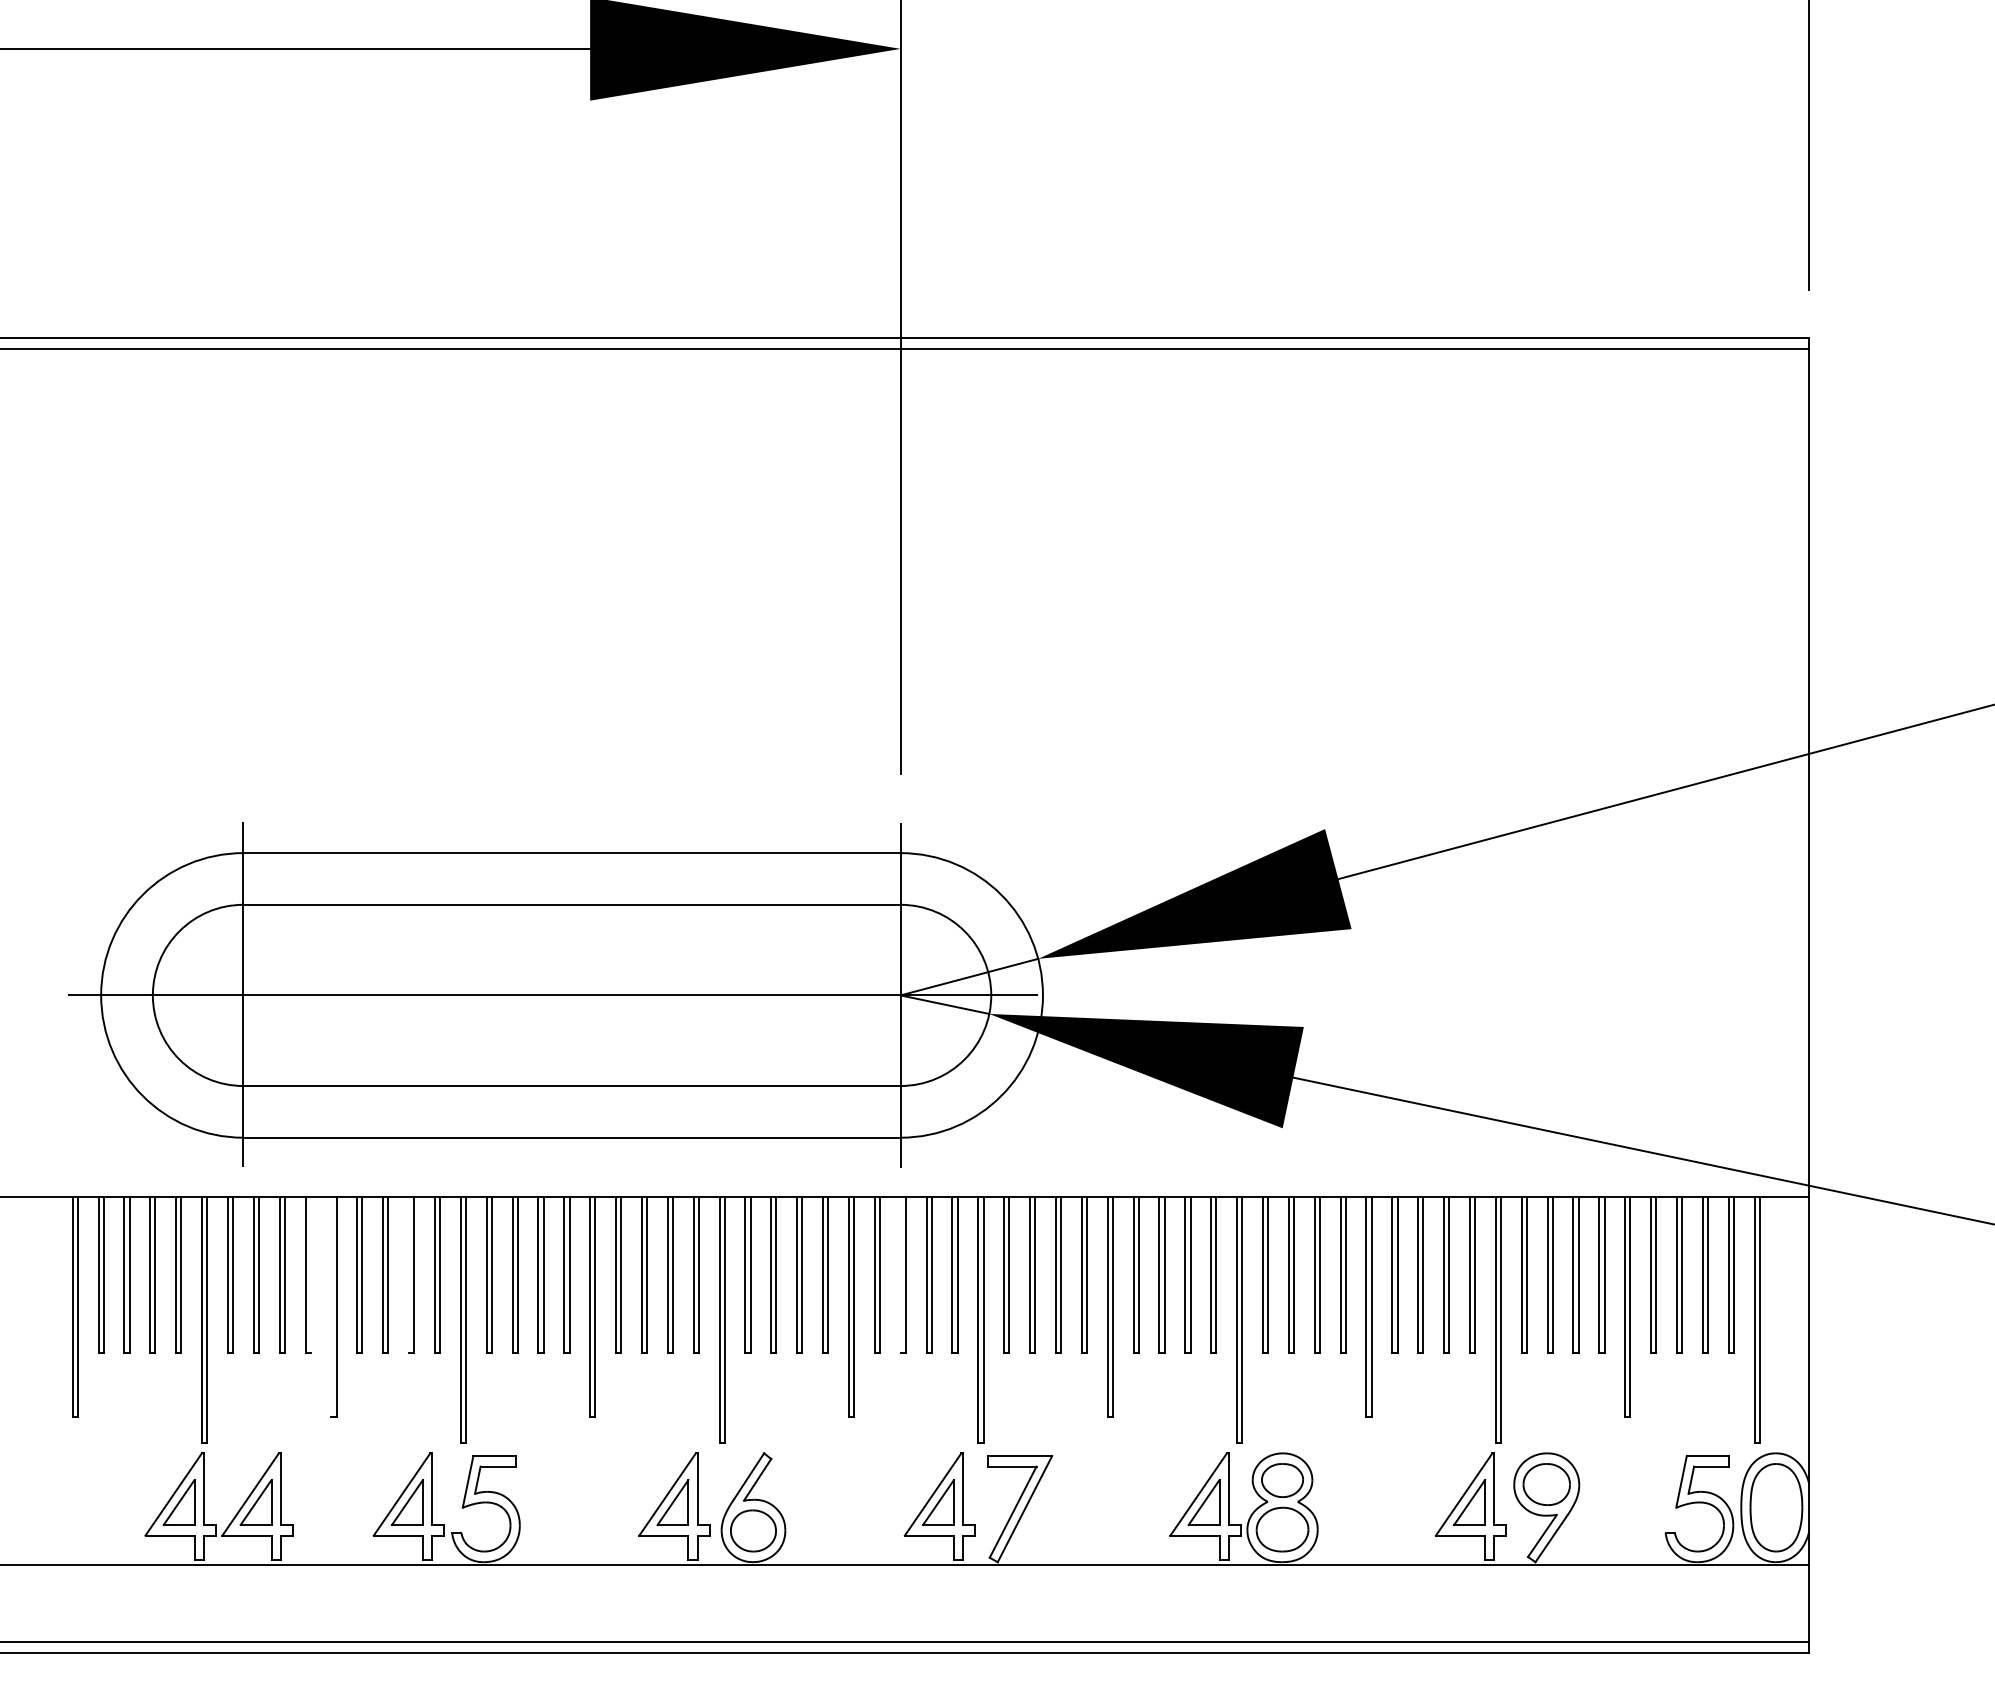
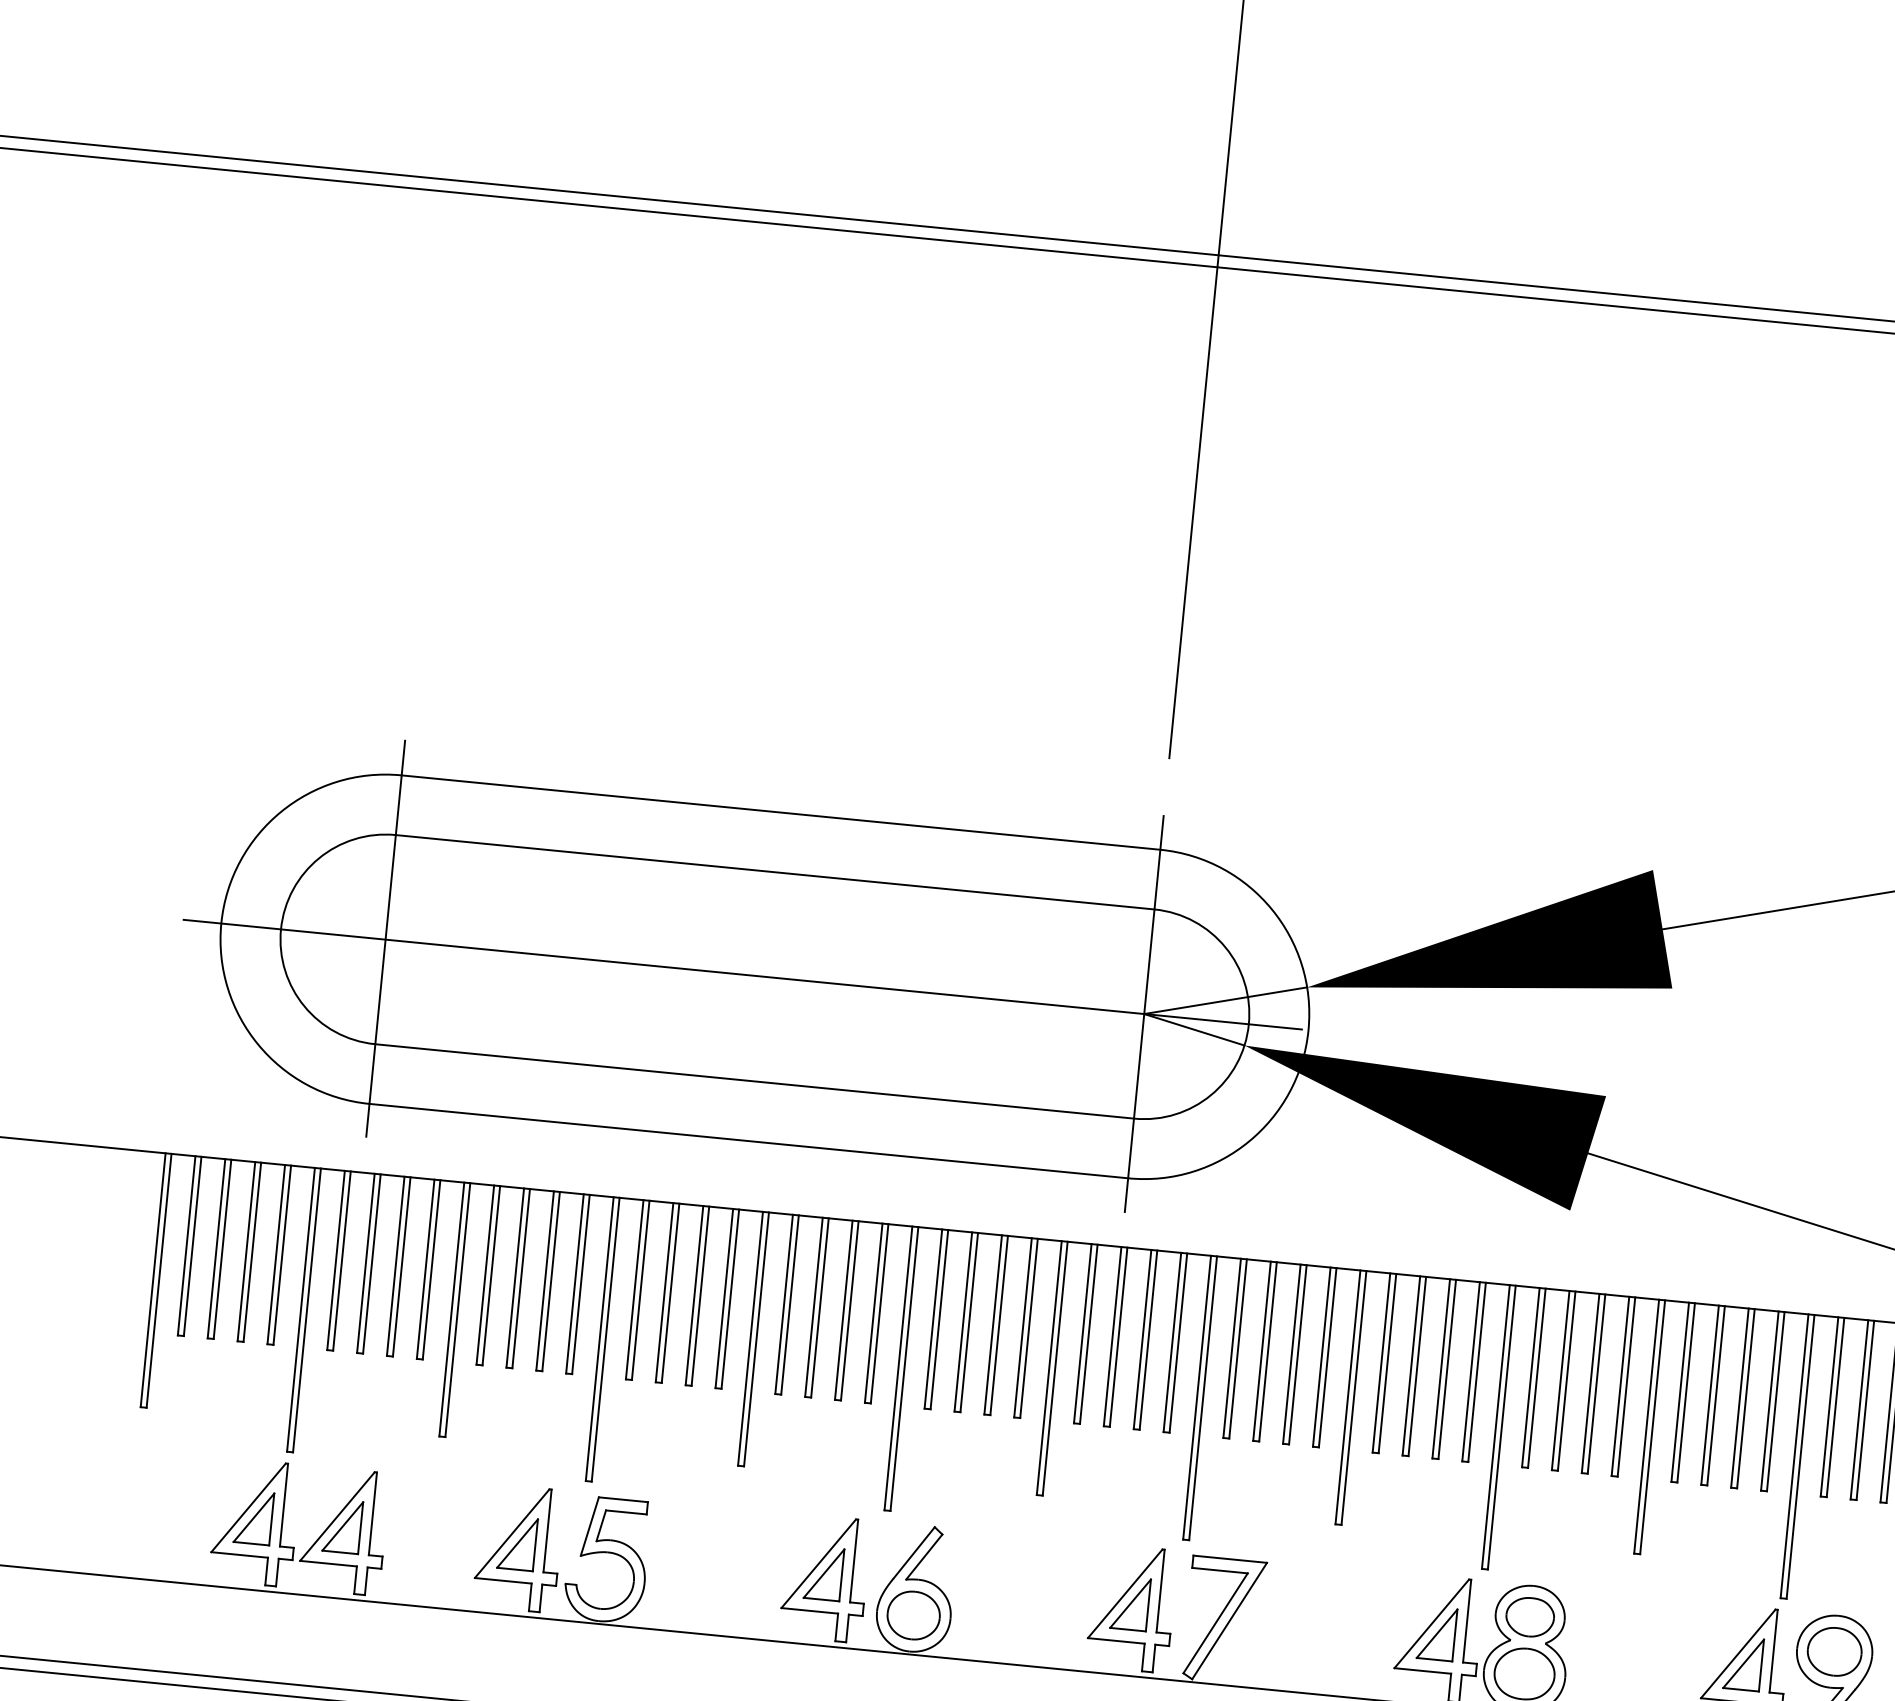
line: (310, 1274) -> (431, 1269), added
line: (409, 1274) -> (545, 1280), added
line: (900, 1274) -> (1112, 1336), added
line: (331, 1307) -> (451, 1309), added

